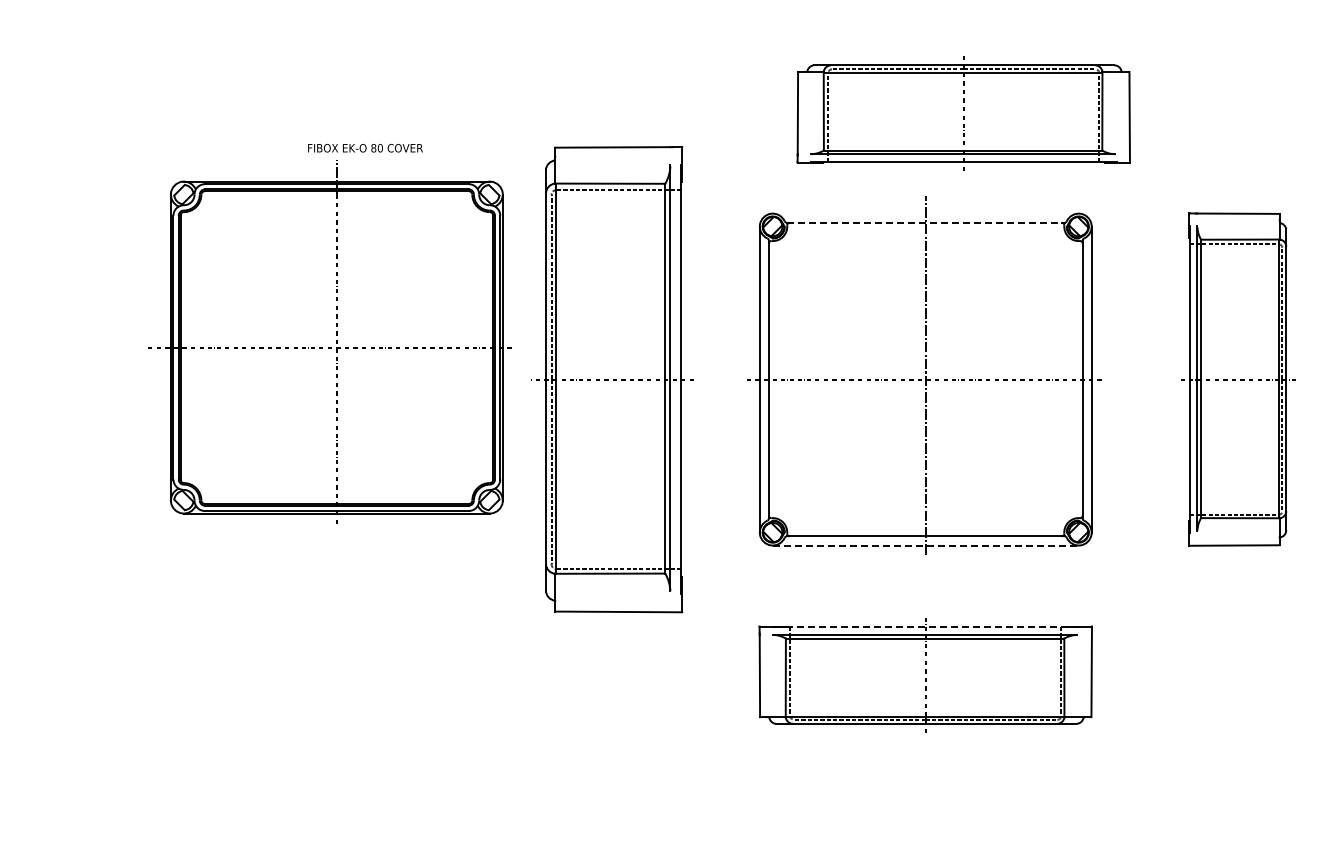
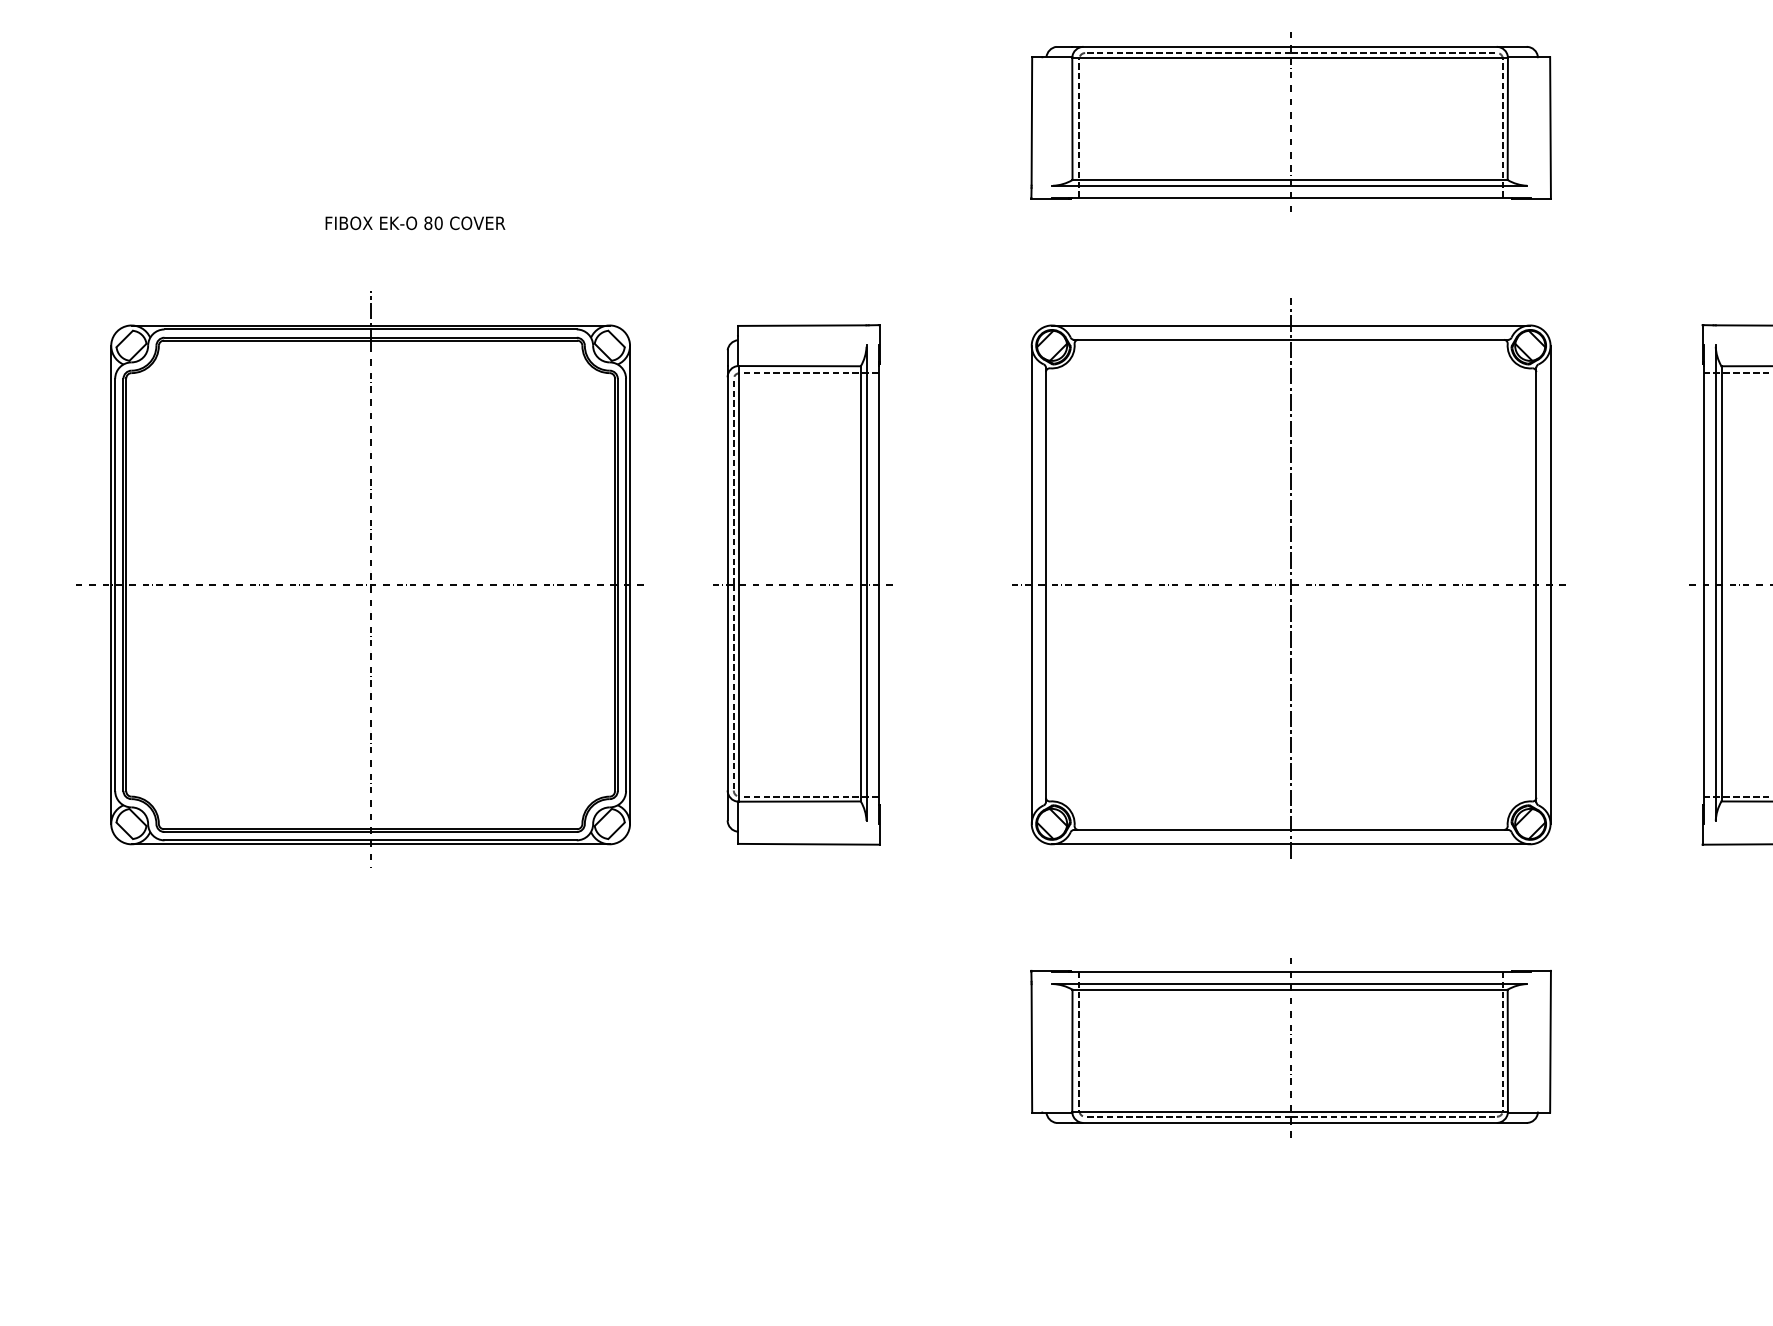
part: (963, 113) -> (1290, 122), moved
line: (925, 213) -> (1290, 325), added
line: (924, 222) -> (1289, 339), dashed -> solid
part: (329, 341) -> (359, 575), moved
part: (613, 379) -> (803, 584), size x0.71
line: (925, 545) -> (1290, 844), dashed -> solid
line: (932, 627) -> (1301, 972), dashed -> solid

